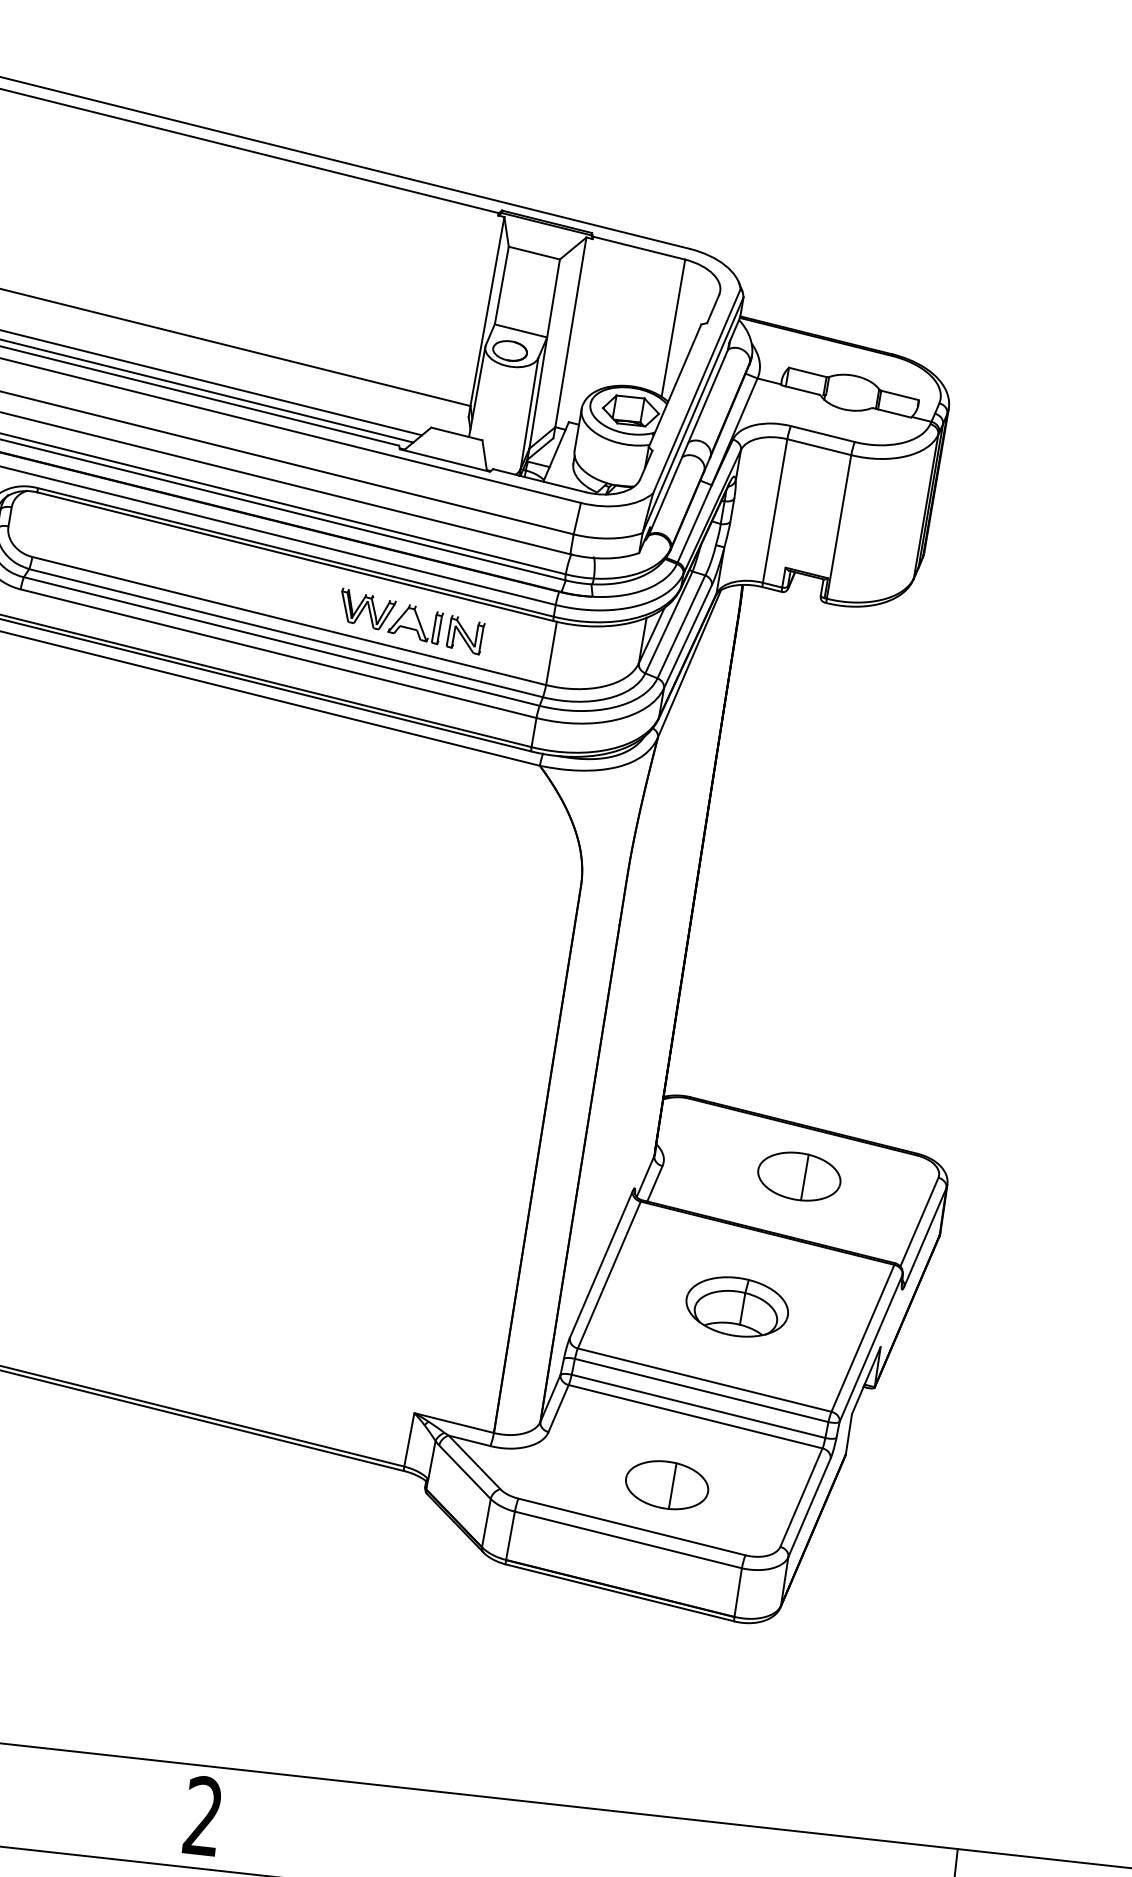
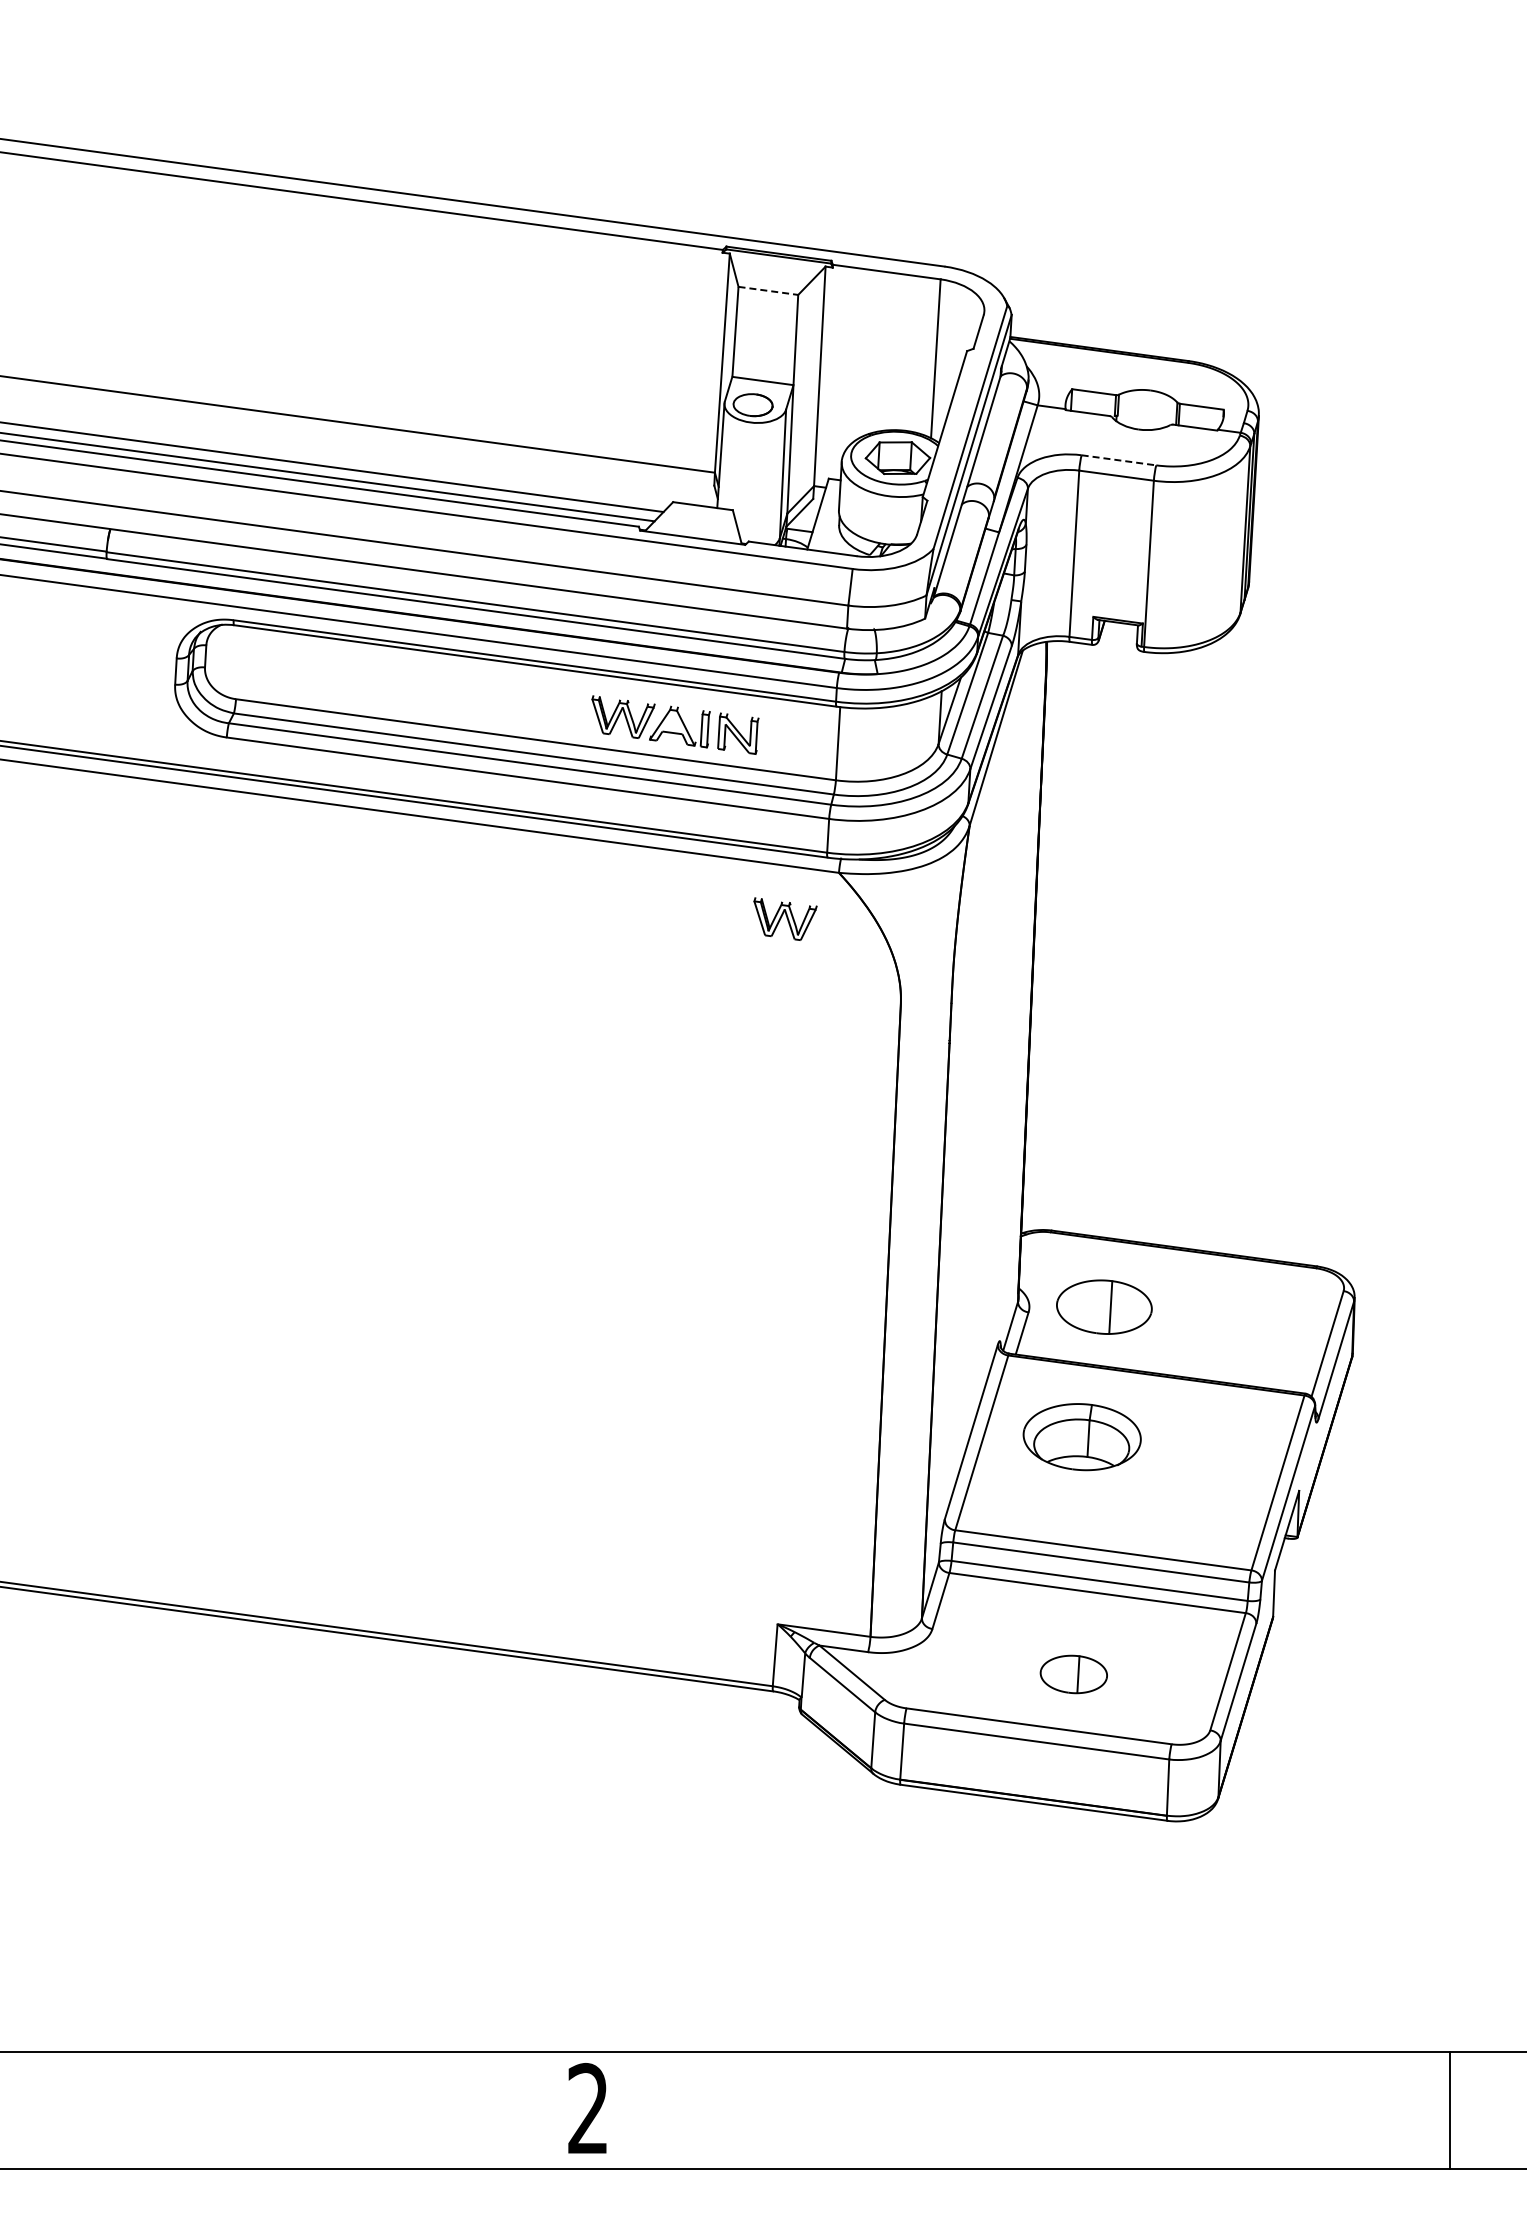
line: (534, 252) -> (768, 290), solid -> dashed
line: (822, 434) -> (1118, 460), solid -> dashed
part: (489, 800) -> (785, 918), added
part: (799, 1176) -> (1104, 1306), moved
part: (736, 1307) -> (1081, 1437), moved
part: (666, 1485) -> (1073, 1674), size x0.7

